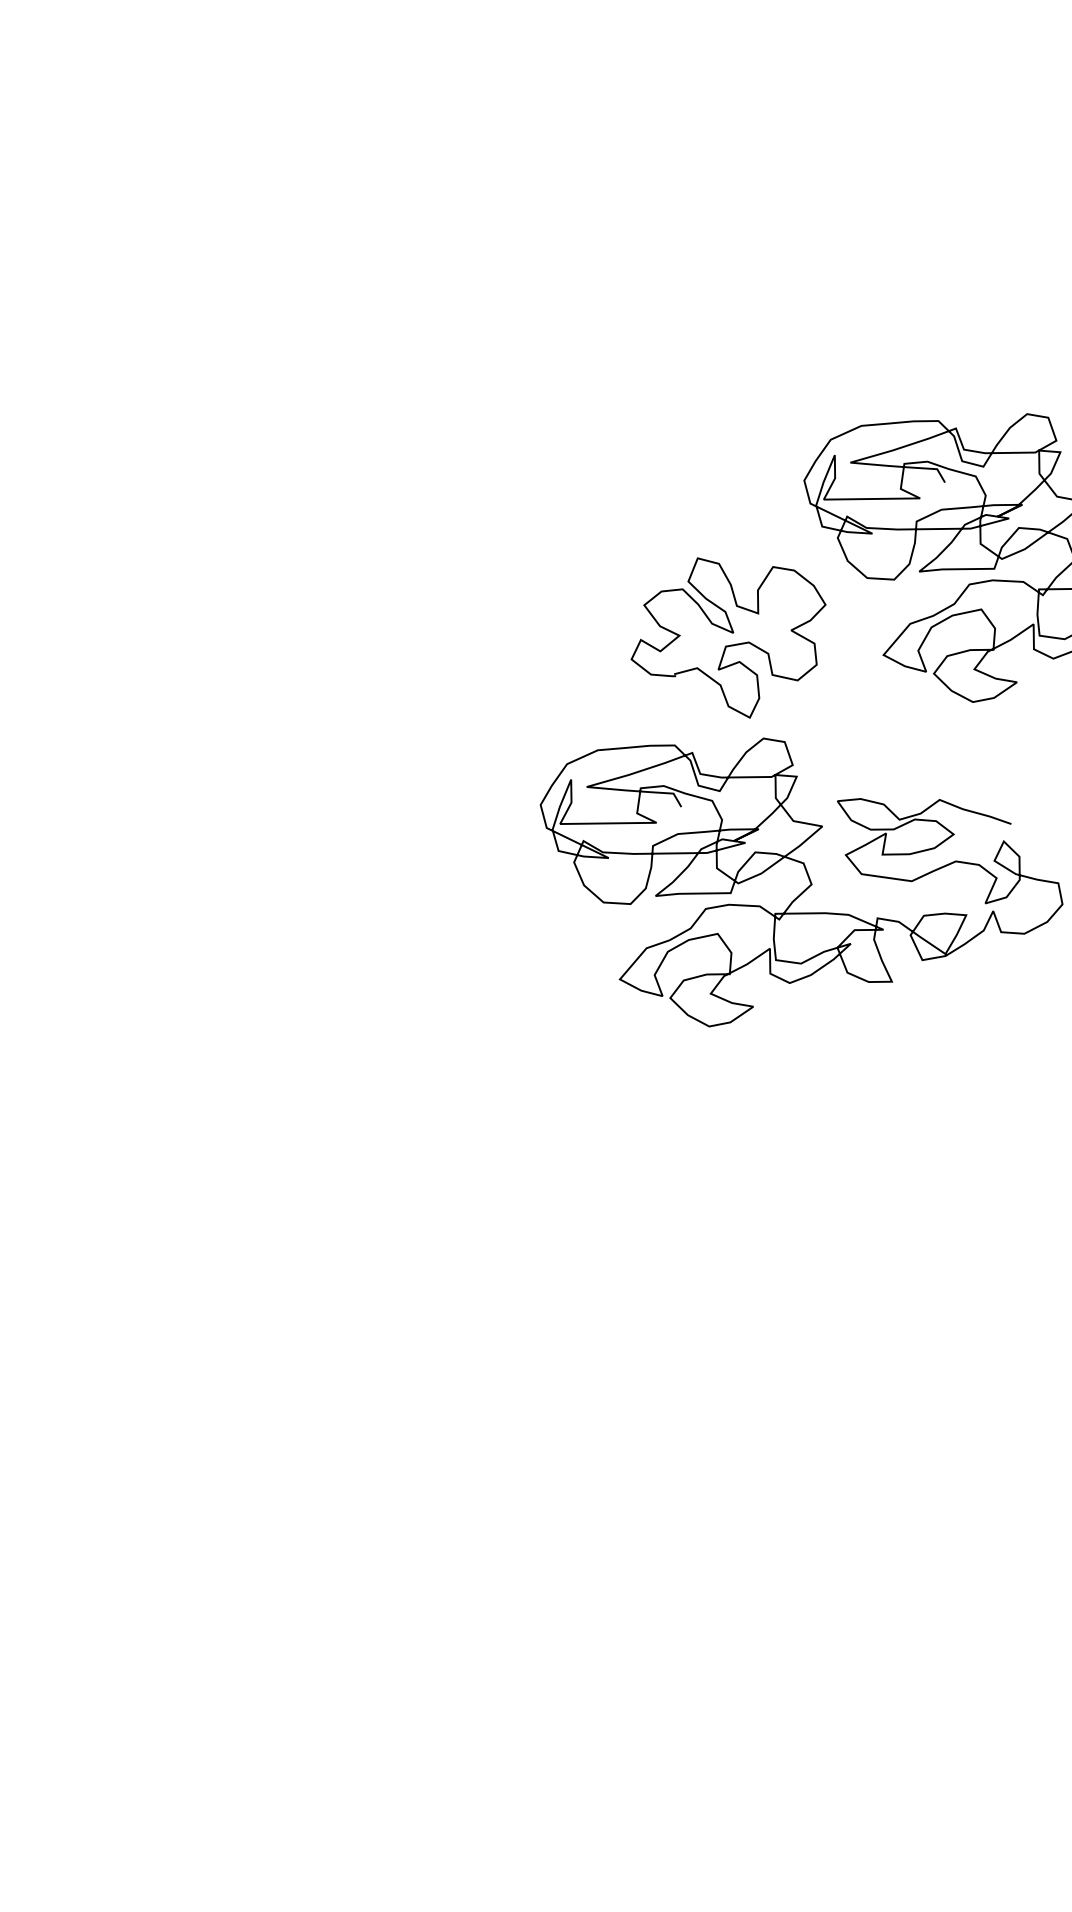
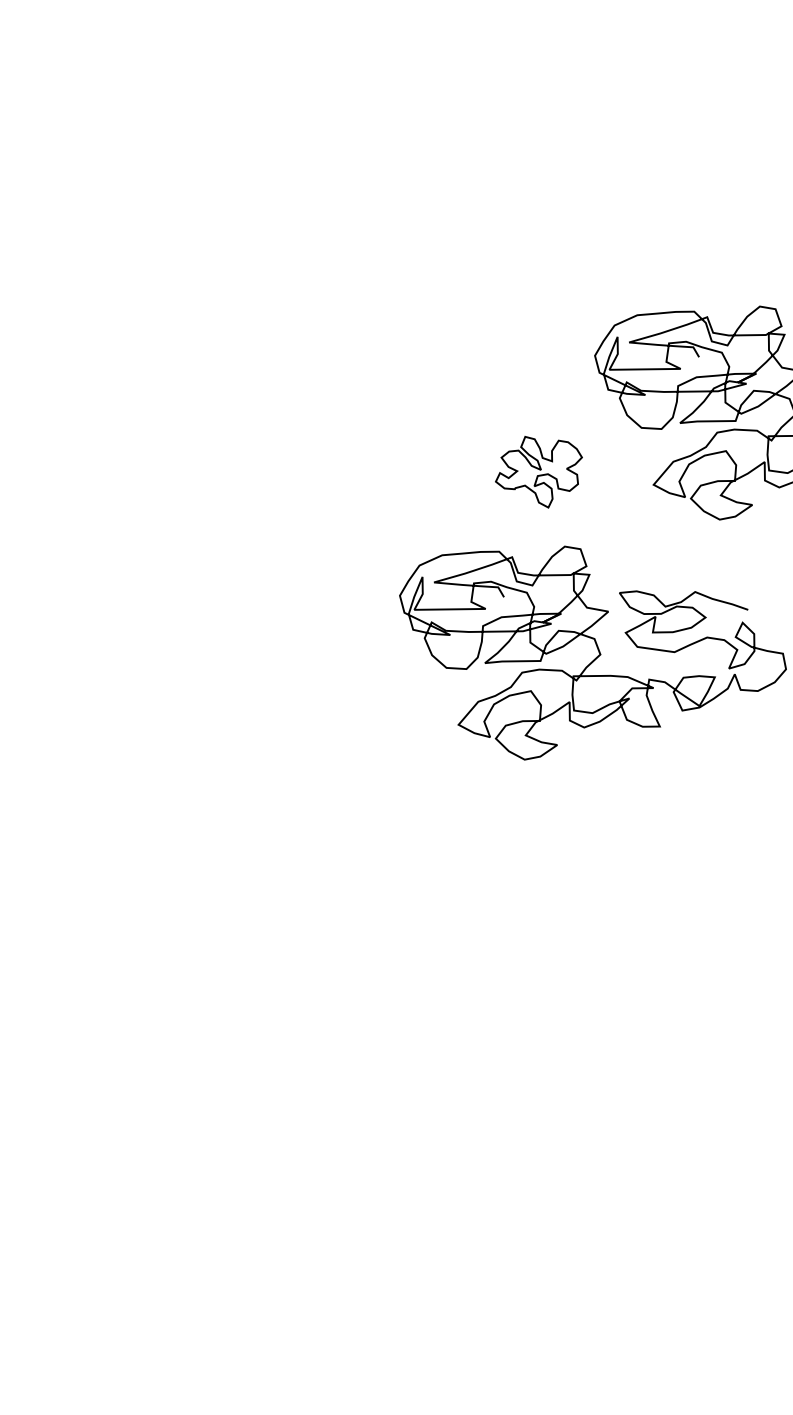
part: (728, 637) -> (538, 471), size x0.6

